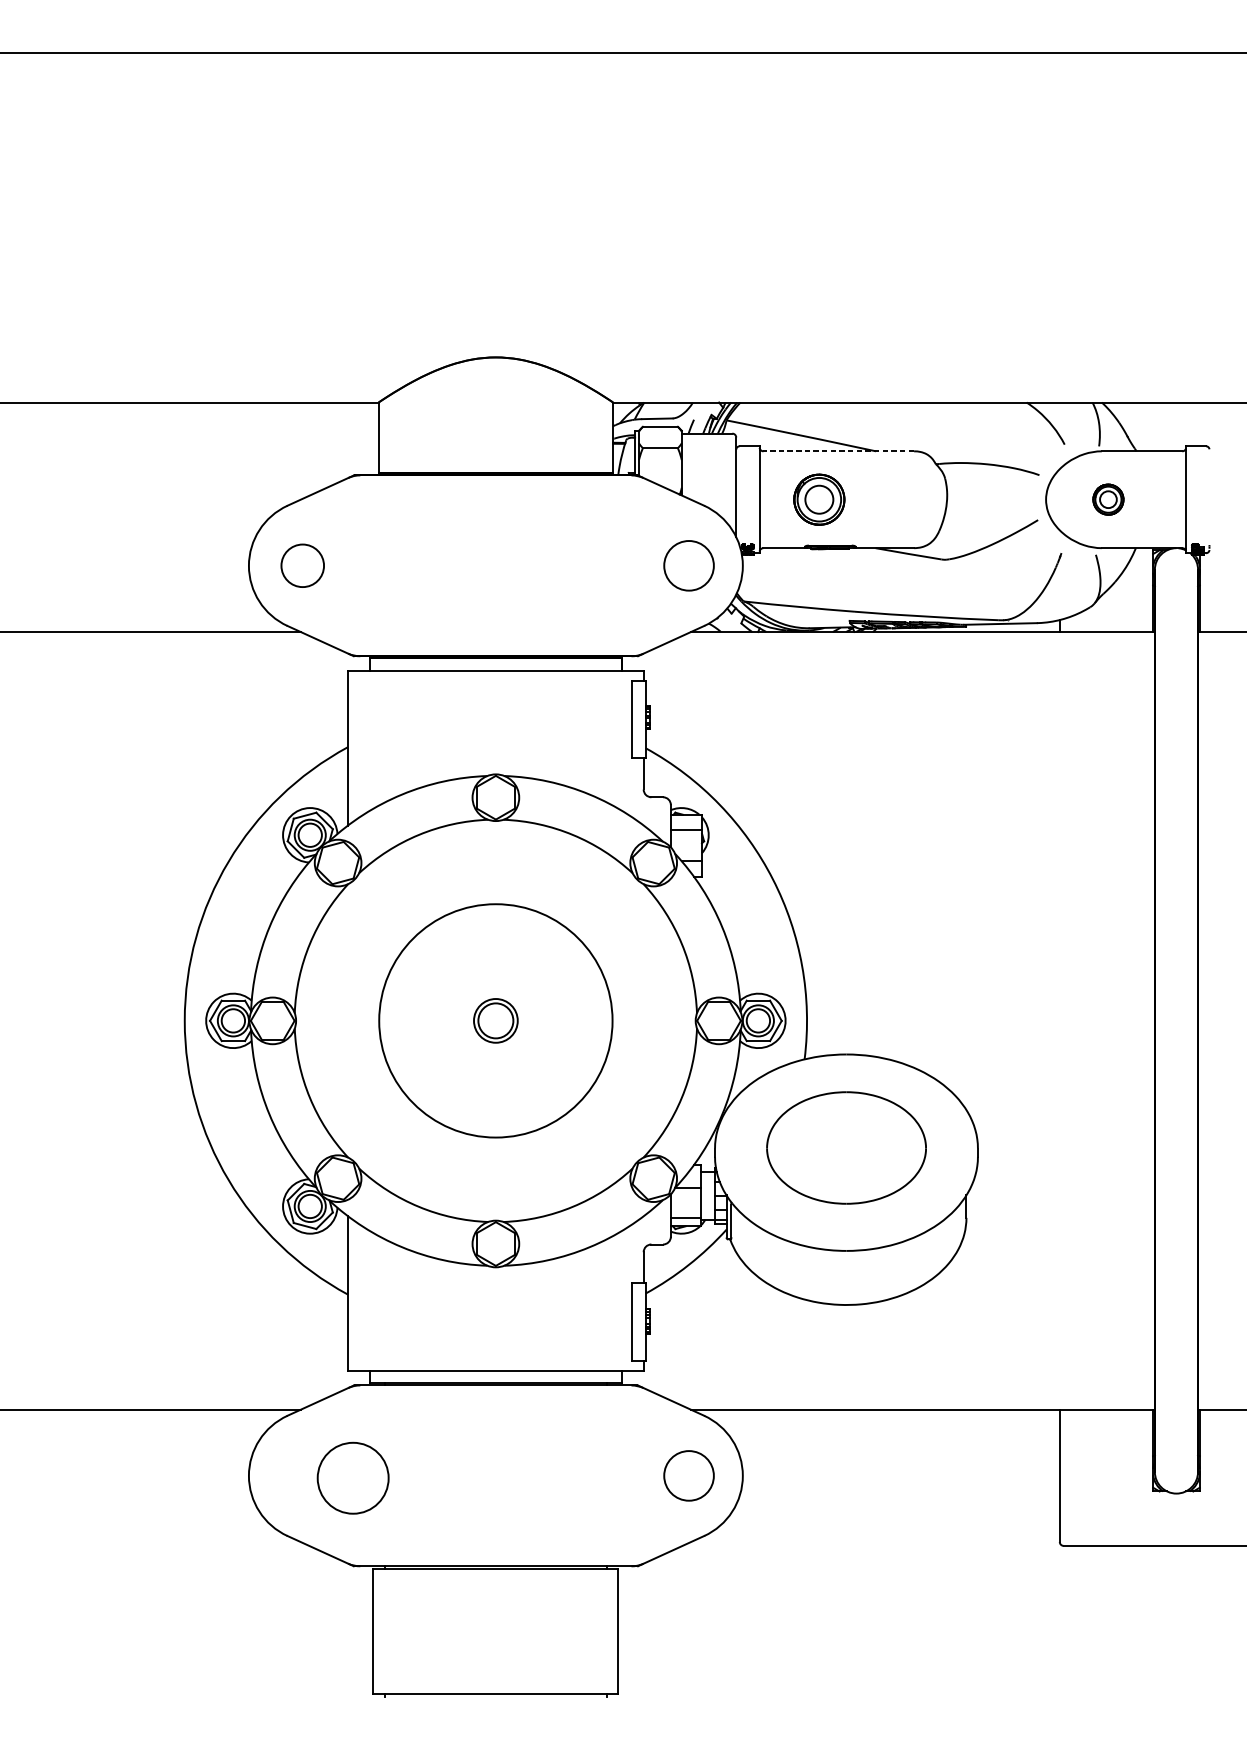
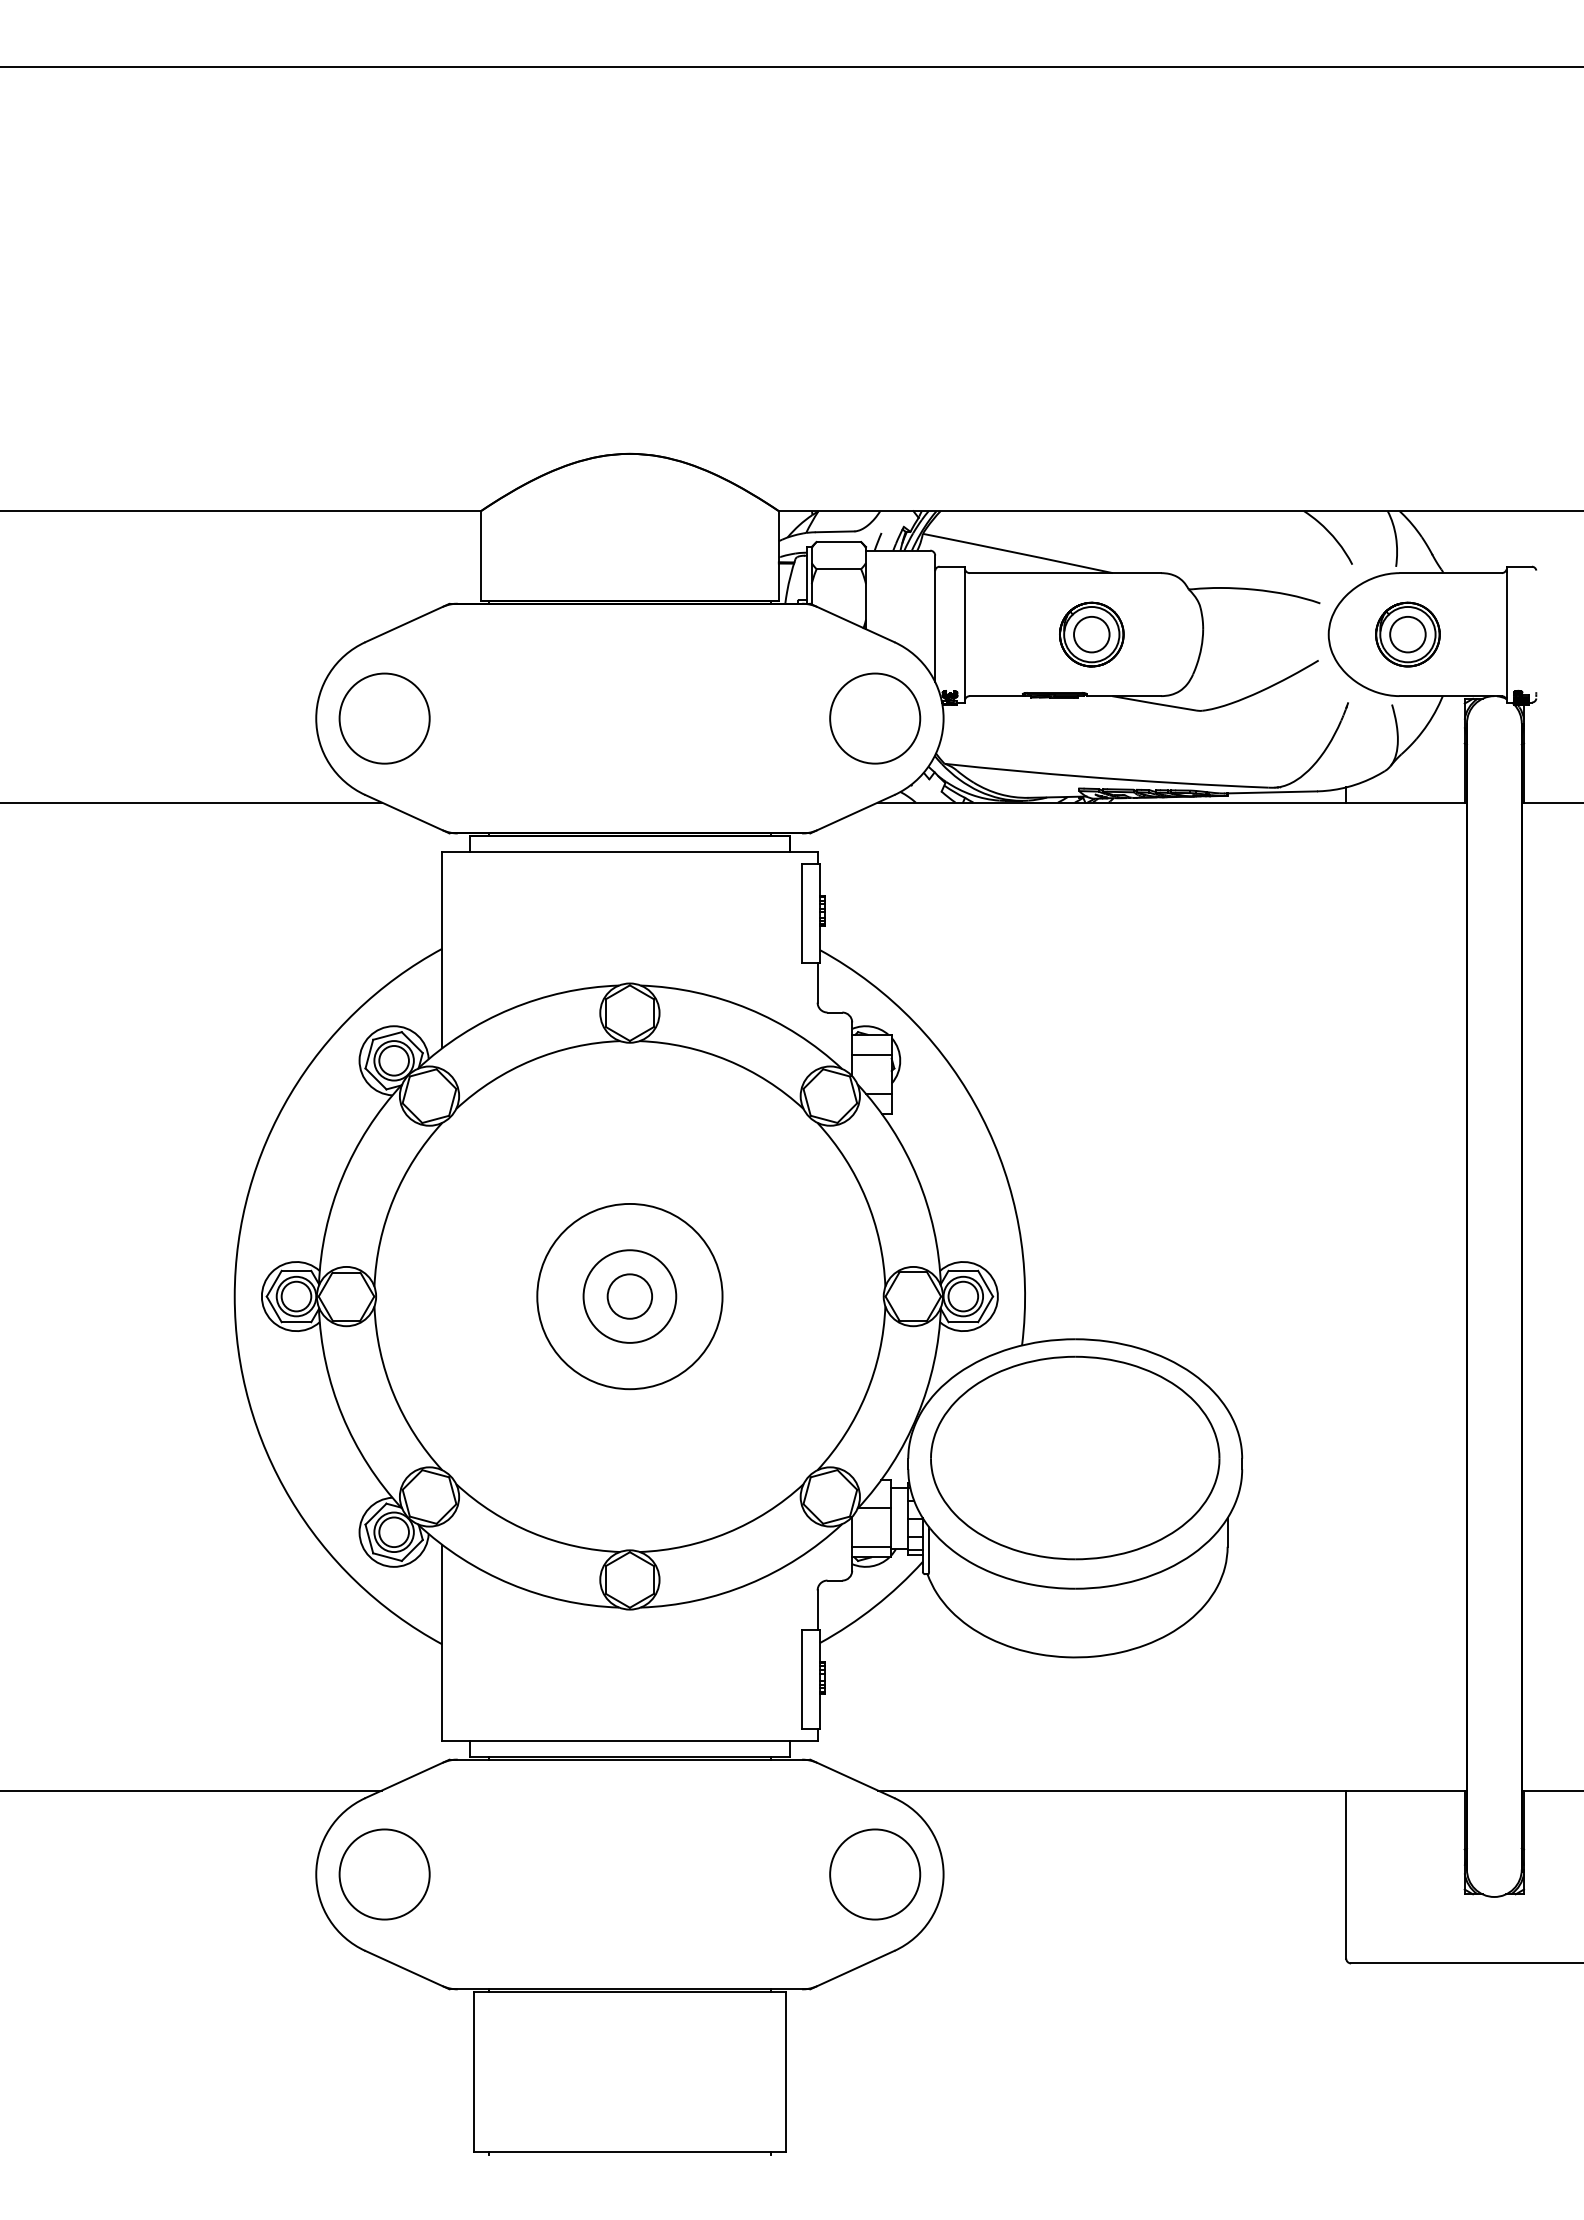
line: (838, 451) -> (1065, 573), dashed -> solid
part: (819, 499) -> (1091, 634), moved
part: (1108, 499) -> (1407, 634), size x1.67
circle: (302, 565) -> (384, 718), size x1.67
circle: (689, 565) -> (875, 718), size x1.43
circle: (495, 1020) -> (629, 1296), size x0.62
circle: (495, 1020) -> (629, 1296), size x1.67
part: (846, 1147) -> (1075, 1457), size x1.43
circle: (689, 1475) -> (875, 1874), size x1.43
circle: (353, 1478) -> (384, 1874), moved

